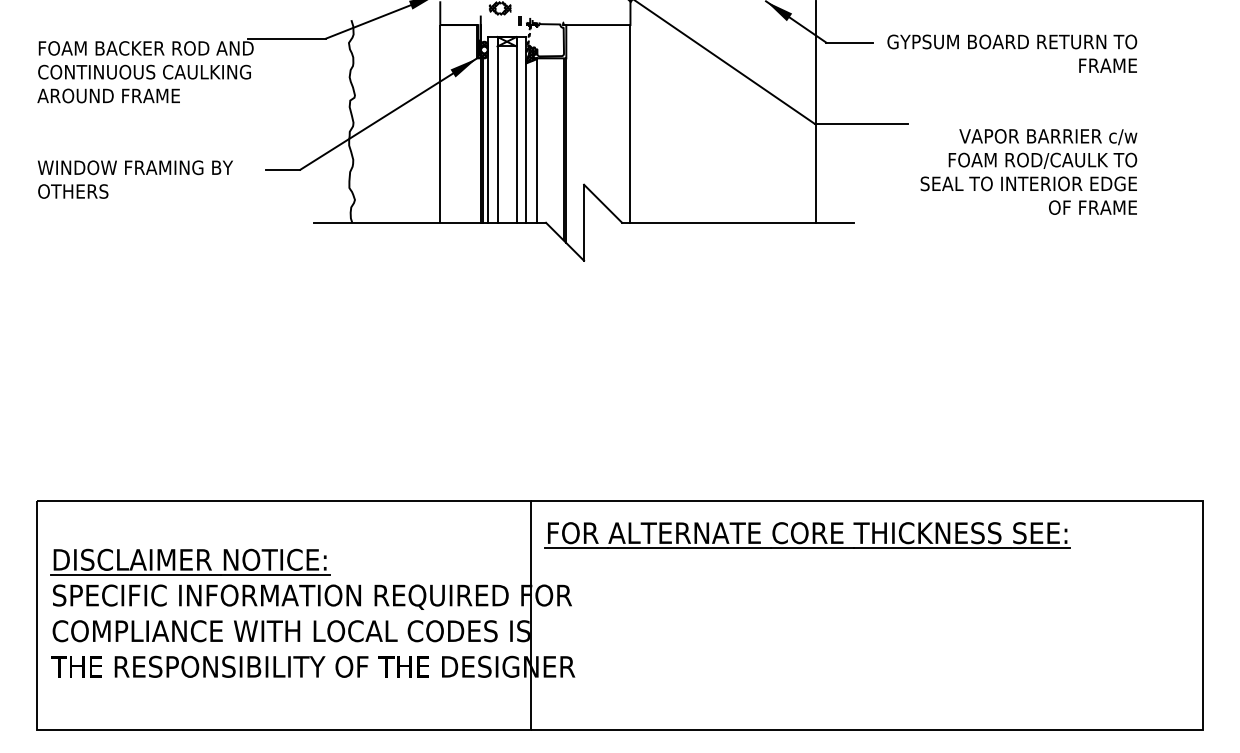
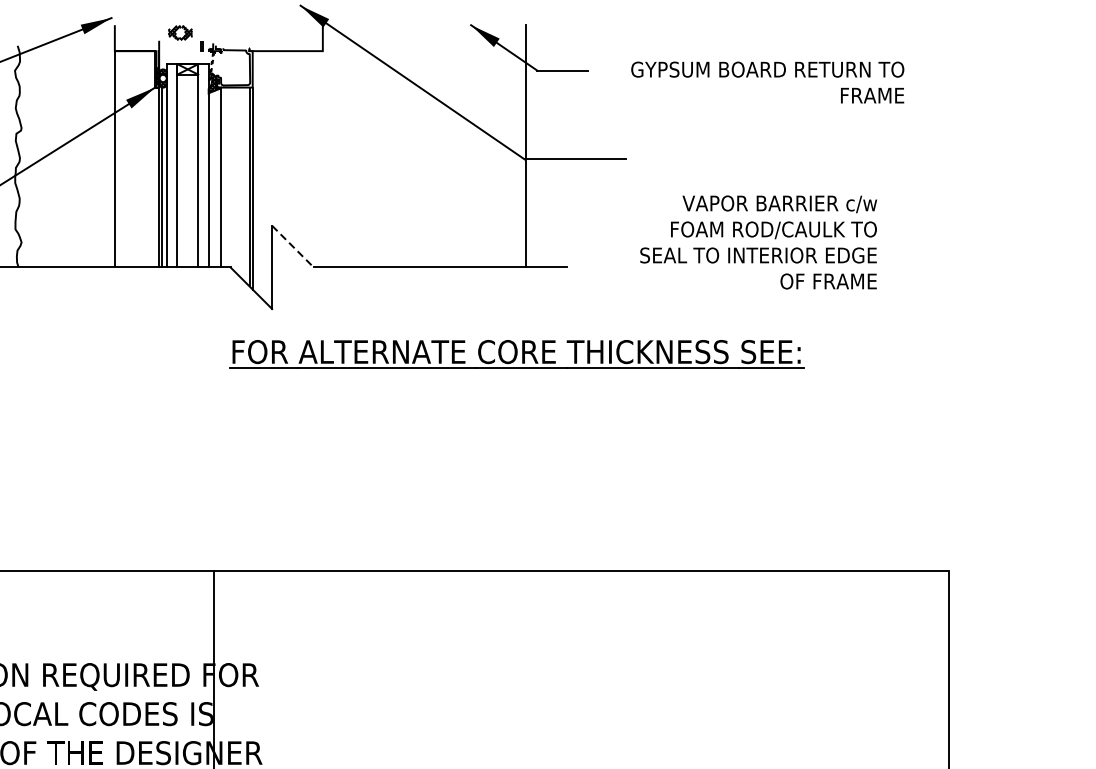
text: (1012, 53) -> (767, 82), moved
line: (630, 123) -> (322, 158), removed
text: (1028, 171) -> (758, 241), moved
line: (603, 203) -> (293, 246), solid -> dashed
part: (807, 535) -> (516, 354), moved

